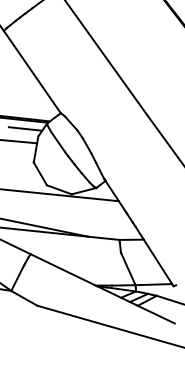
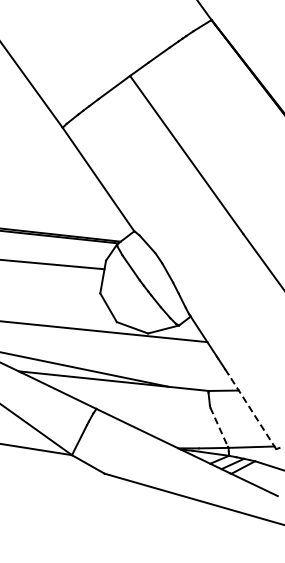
line: (25, 128) -> (89, 250), removed
line: (154, 256) -> (252, 411), solid -> dashed
line: (128, 268) -> (219, 427), solid -> dashed

